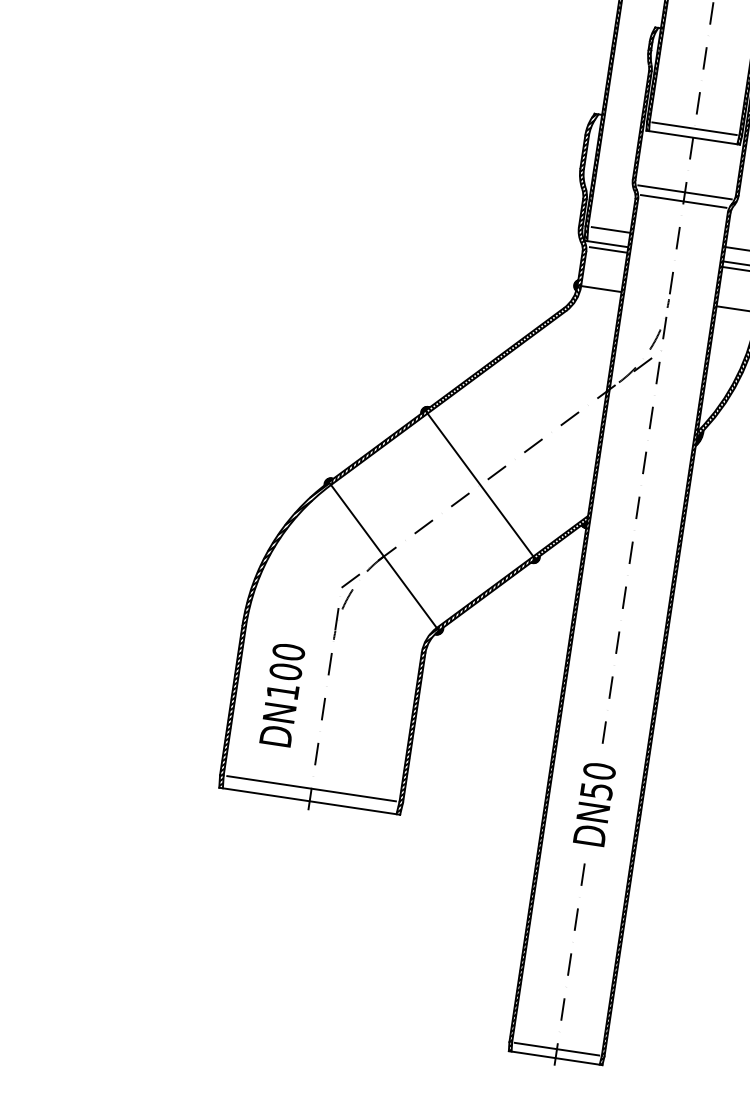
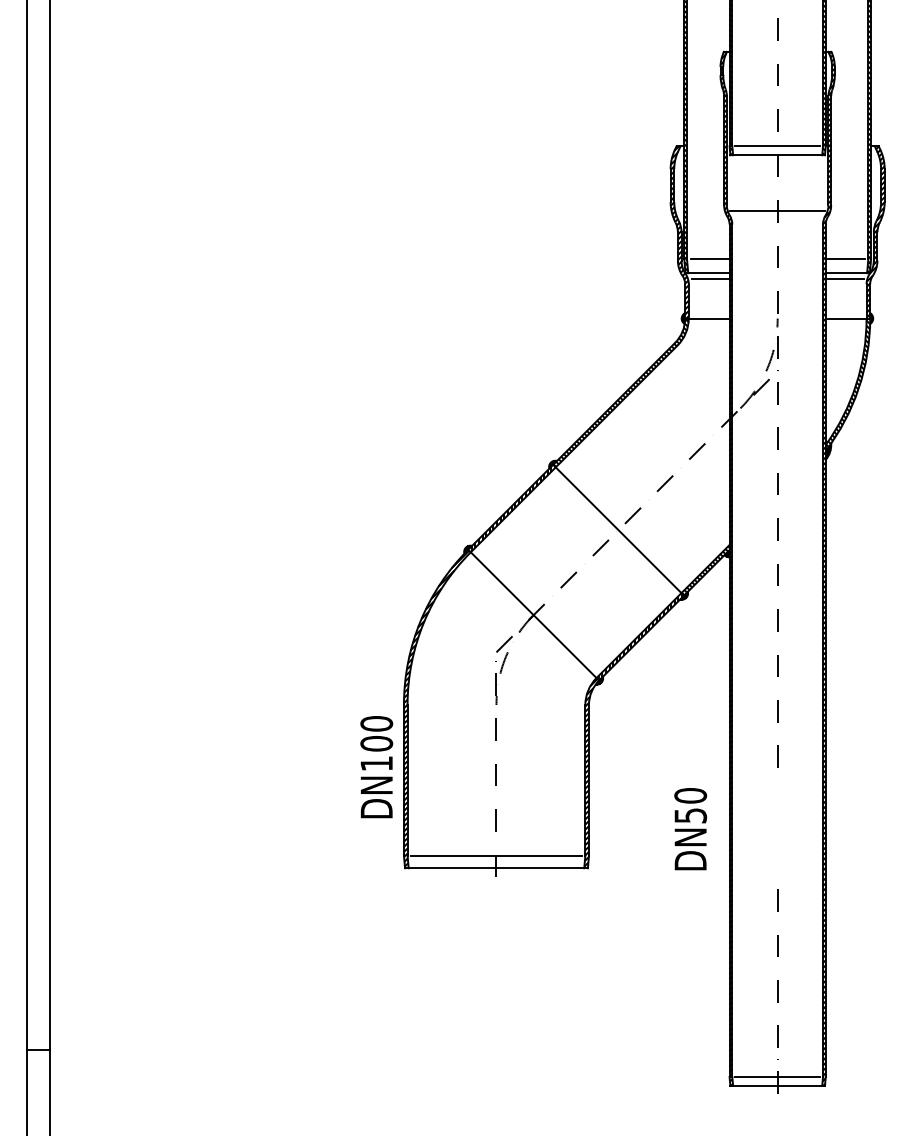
line: (683, 201) -> (777, 219), removed
text: (282, 695) -> (376, 767), moved
text: (594, 804) -> (690, 829), moved

